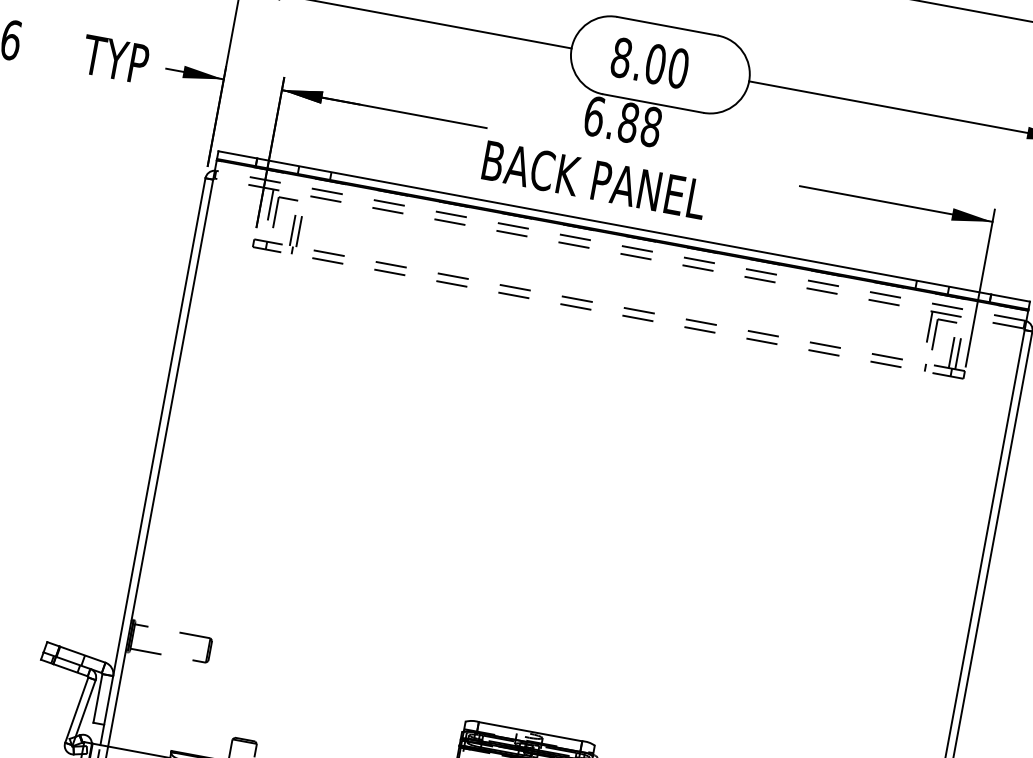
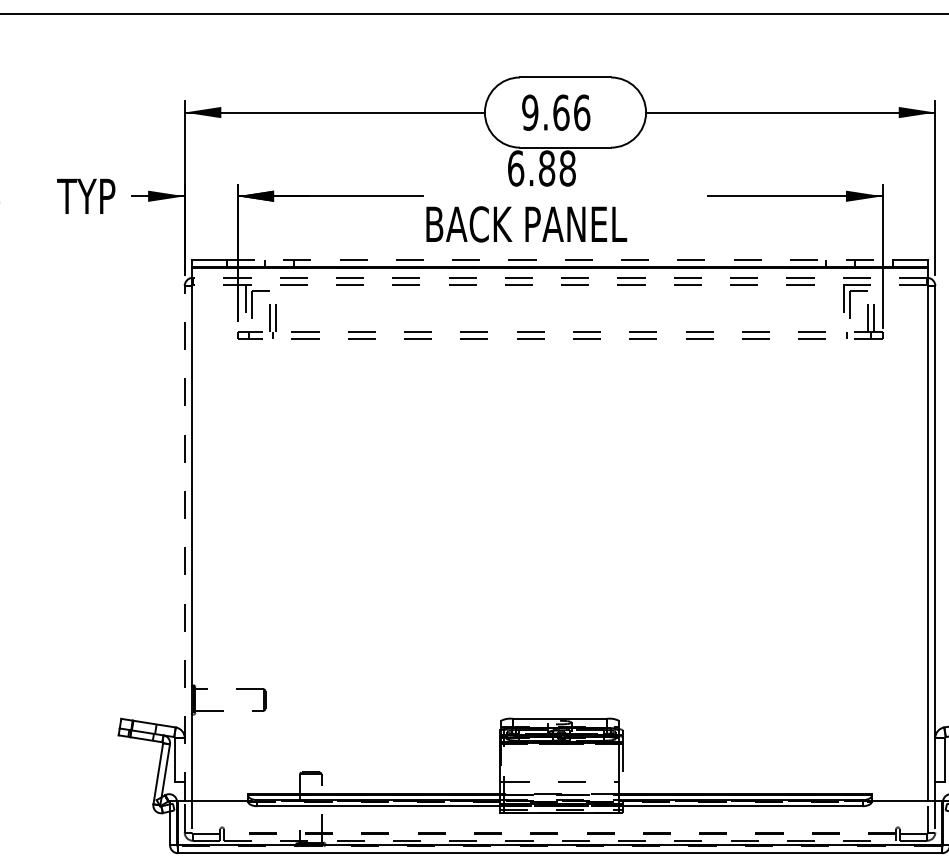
text: (650, 62) -> (556, 112), 8.00 -> 9.66
line: (624, 226) -> (560, 260), solid -> dashed
line: (152, 460) -> (184, 542), solid -> dashed

